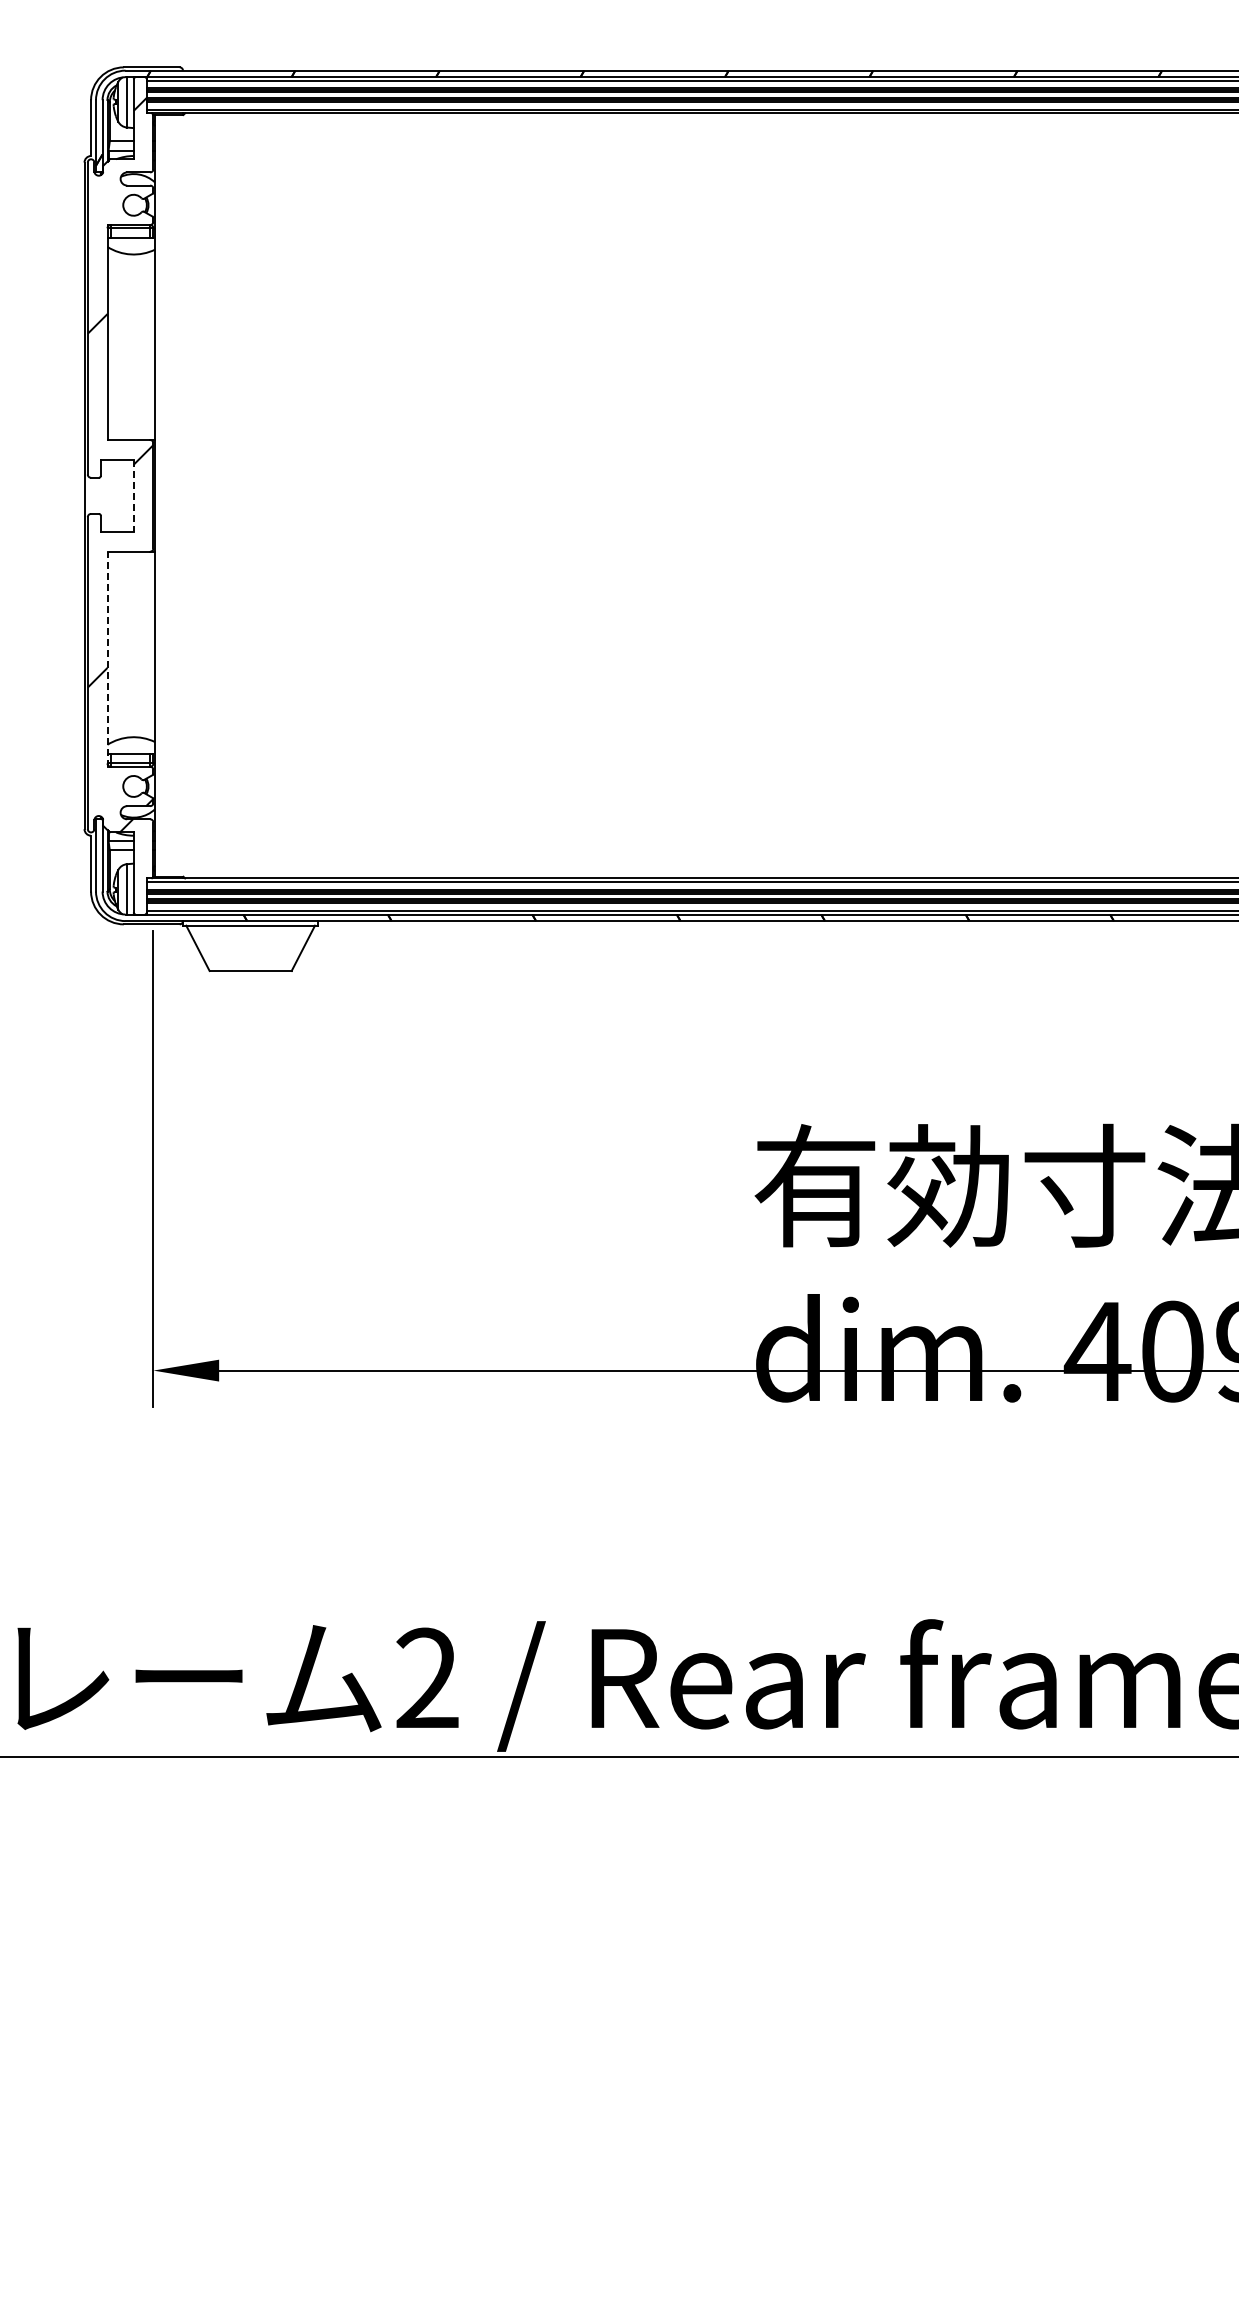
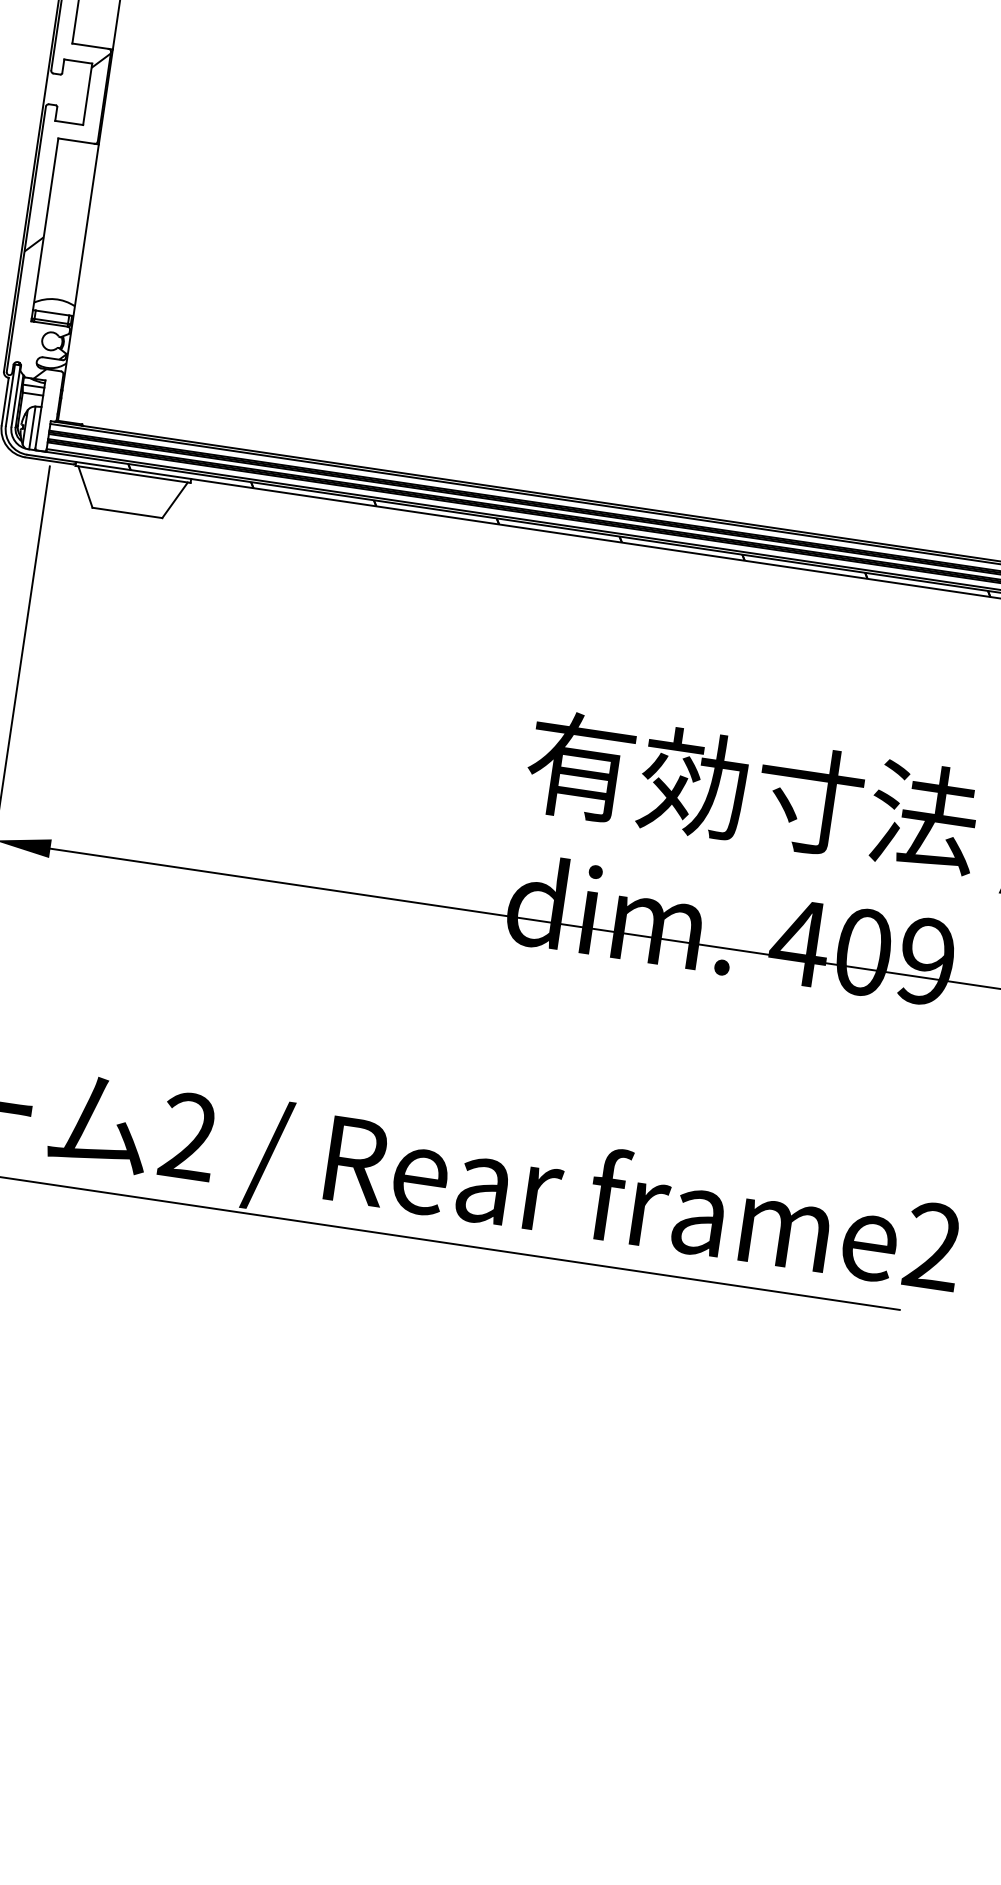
line: (133, 496) -> (87, 94), dashed -> solid
line: (107, 659) -> (44, 230), dashed -> solid

